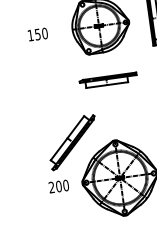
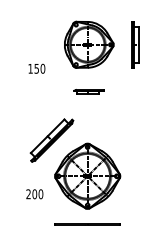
text: (37, 34) -> (36, 68), moved
part: (107, 79) -> (88, 91), size x0.6
text: (58, 186) -> (34, 194), moved

